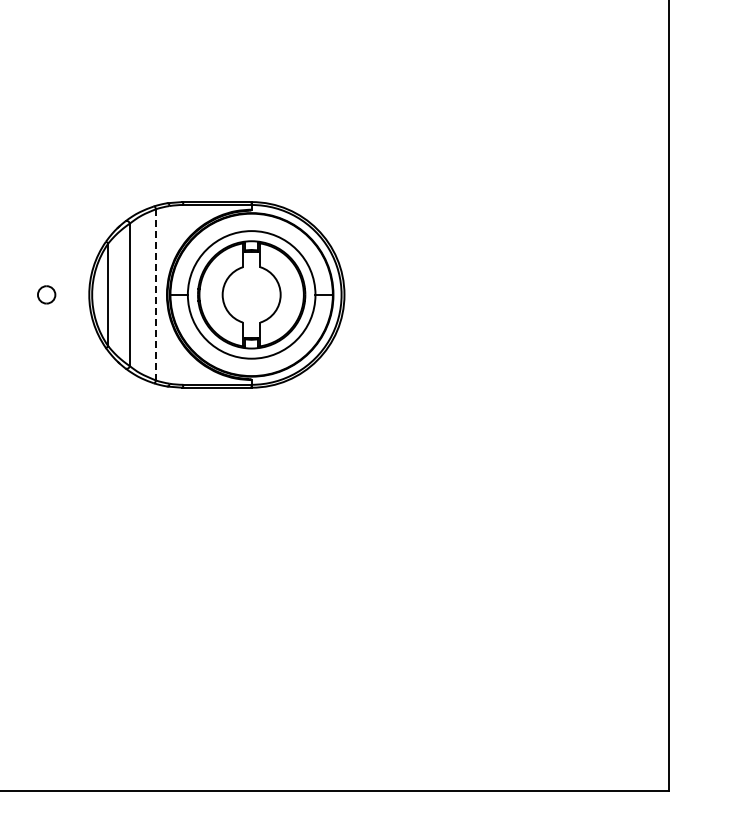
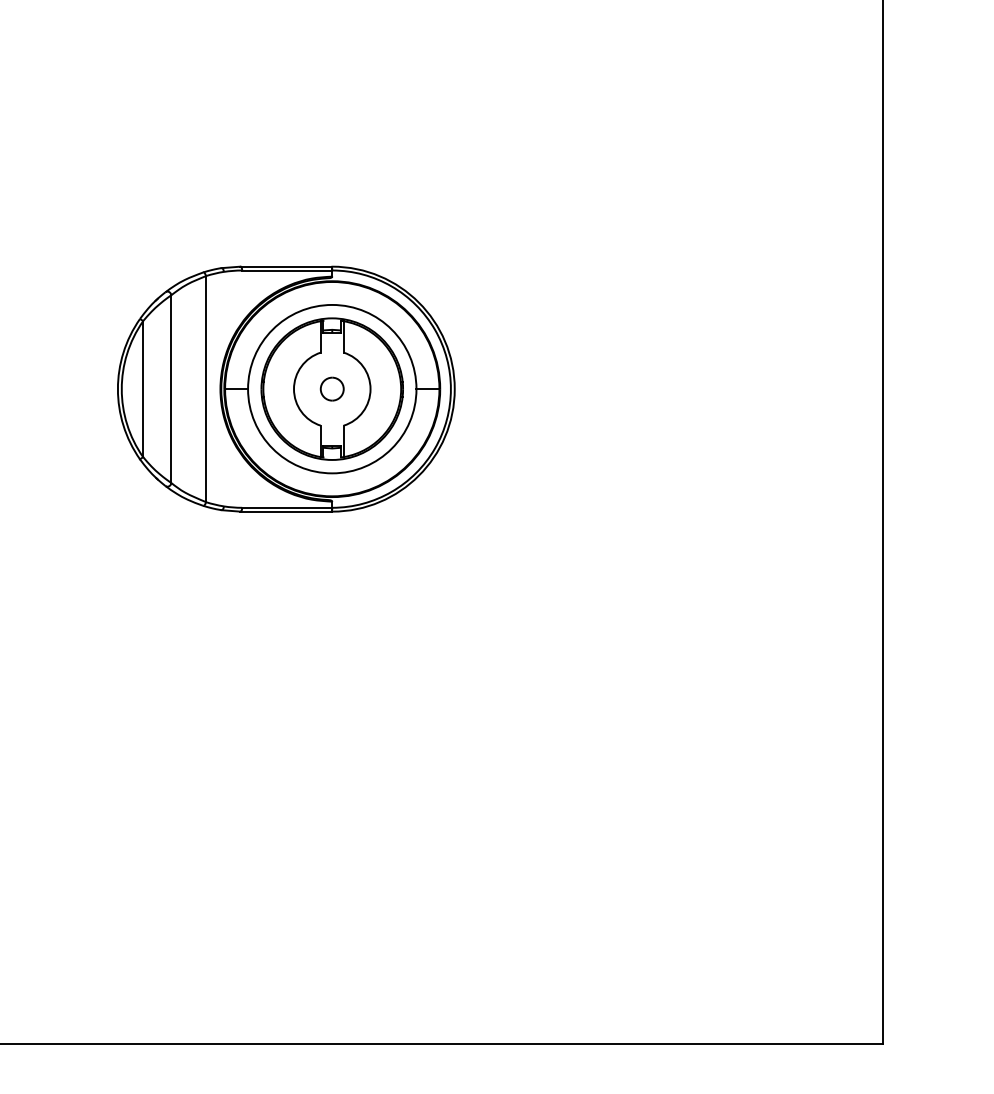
part: (46, 294) -> (332, 388), moved
line: (156, 294) -> (206, 388), dashed -> solid

